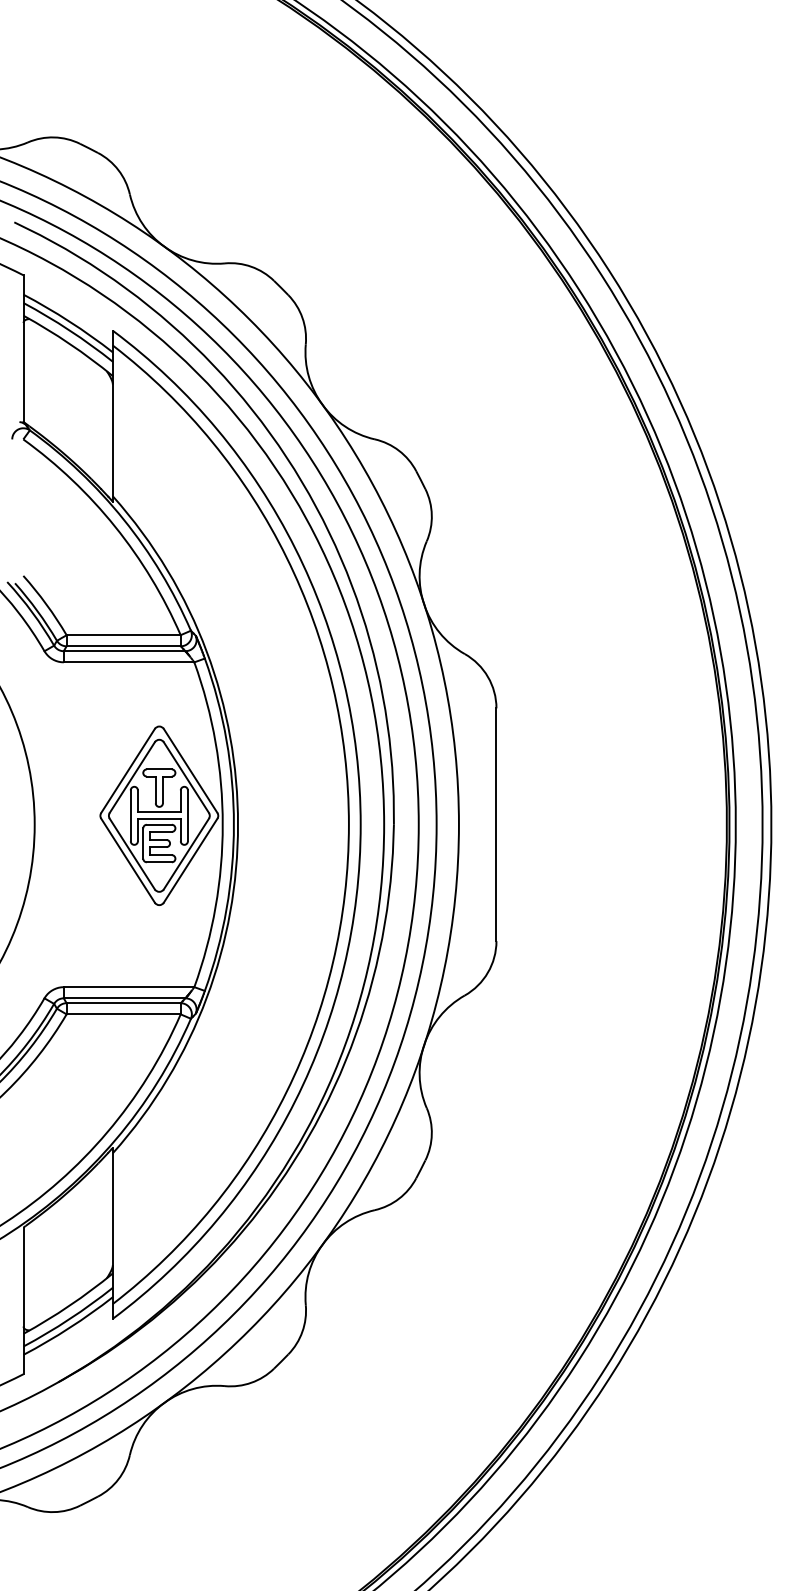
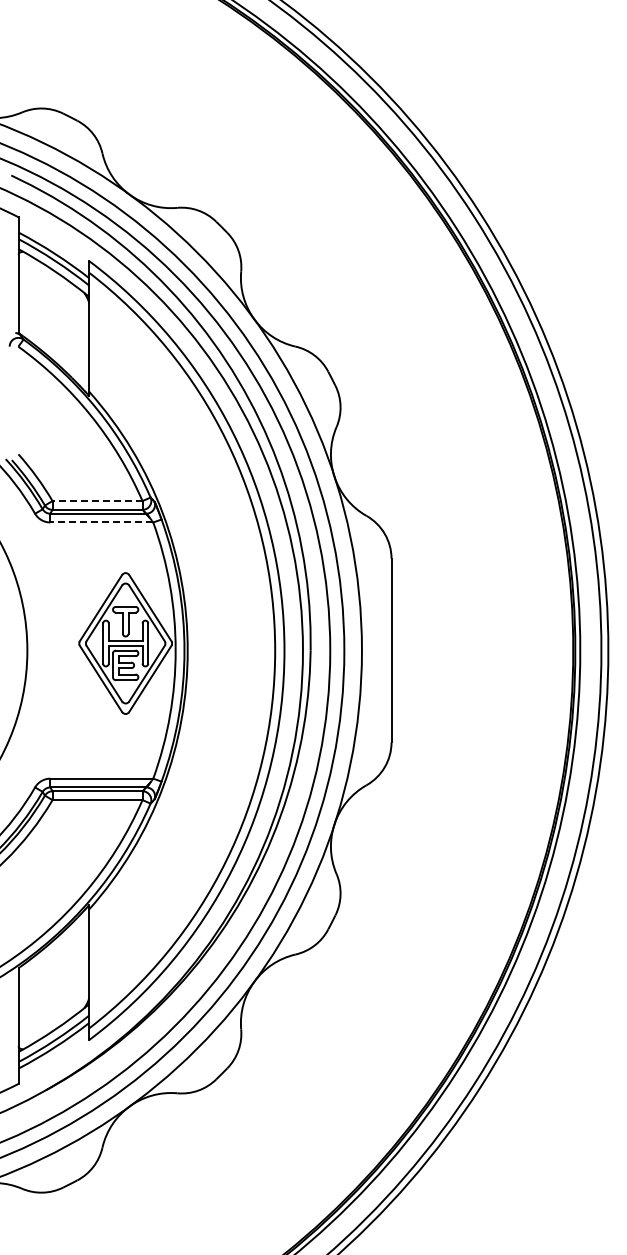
line: (123, 635) -> (97, 501), solid -> dashed
line: (128, 662) -> (101, 522), solid -> dashed

